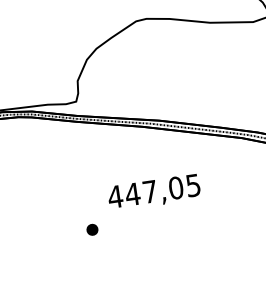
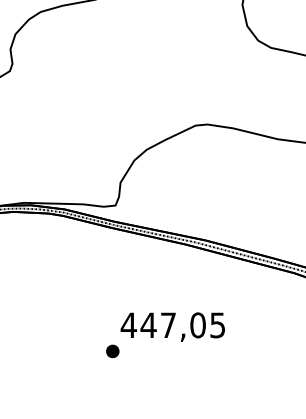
text: (153, 192) -> (172, 326), moved

